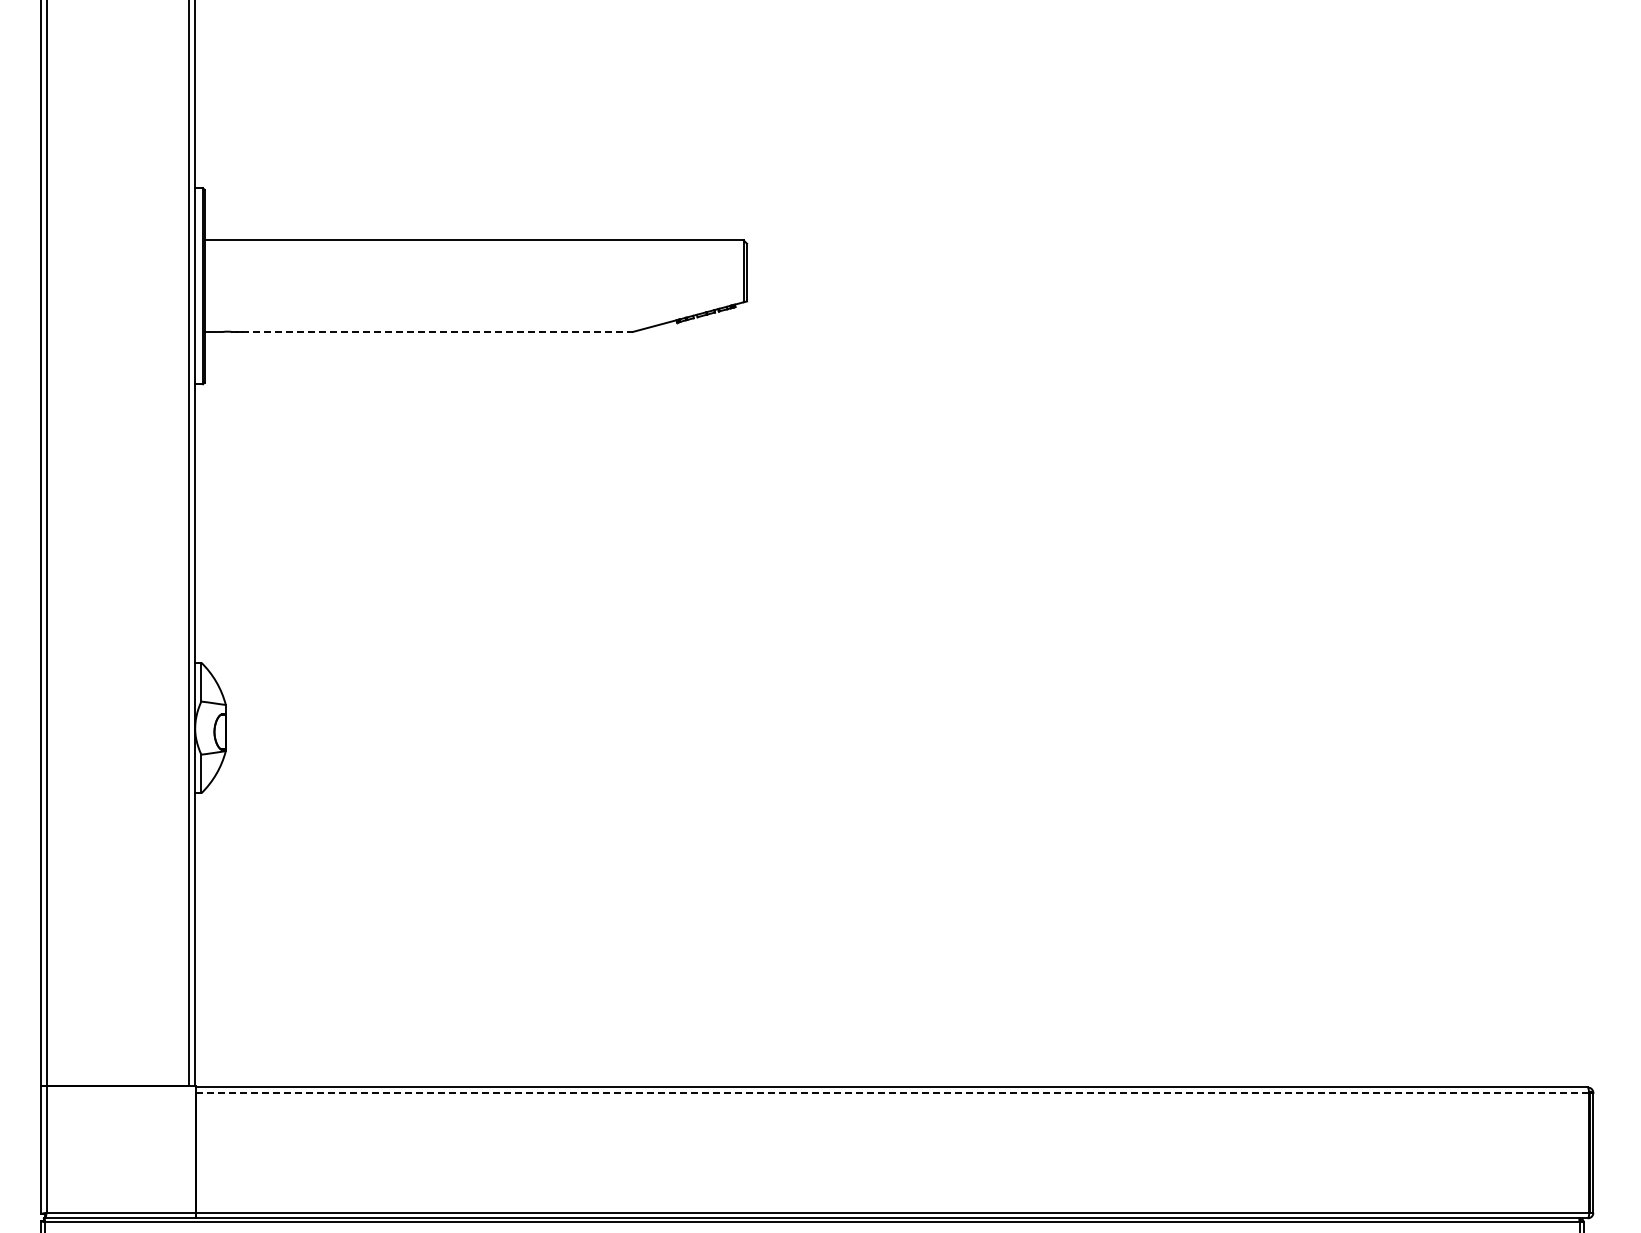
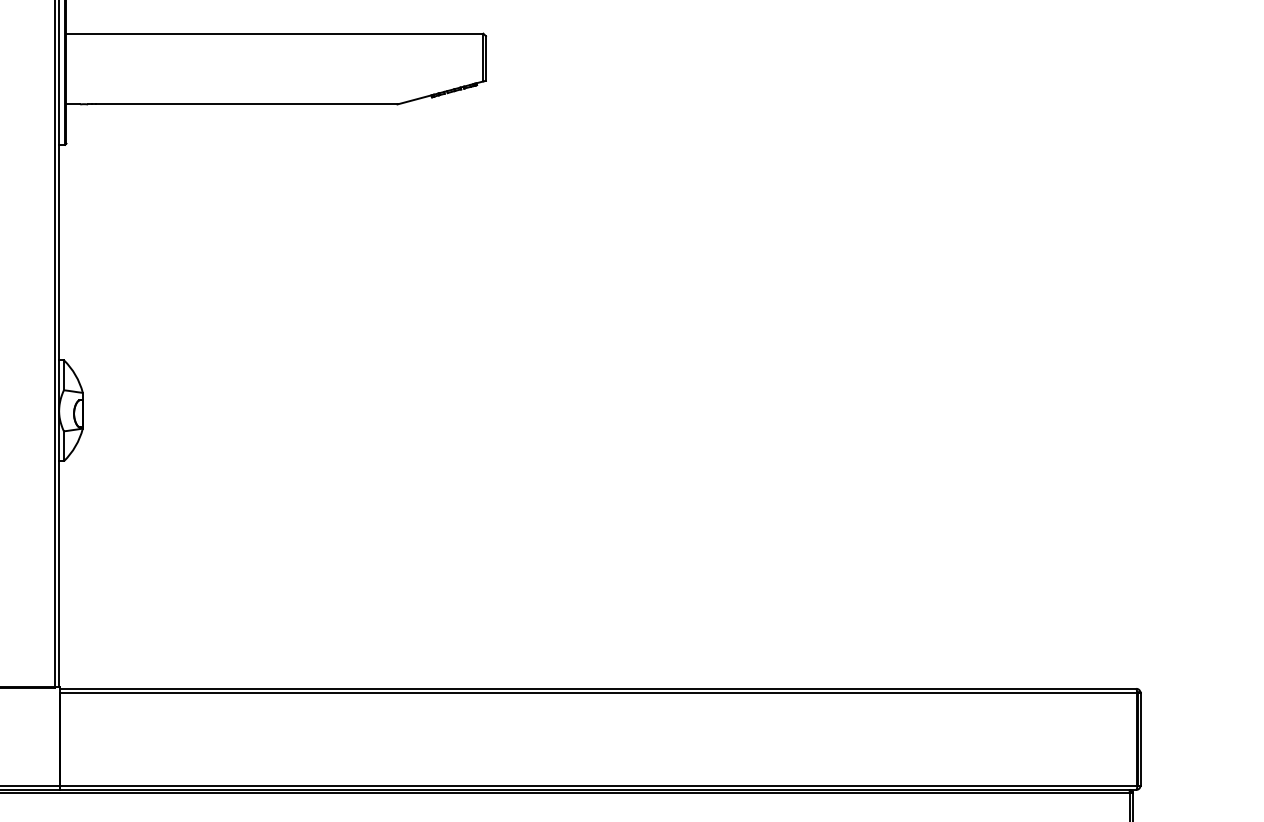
line: (437, 332) -> (246, 104), dashed -> solid
line: (892, 1092) -> (598, 692), dashed -> solid

